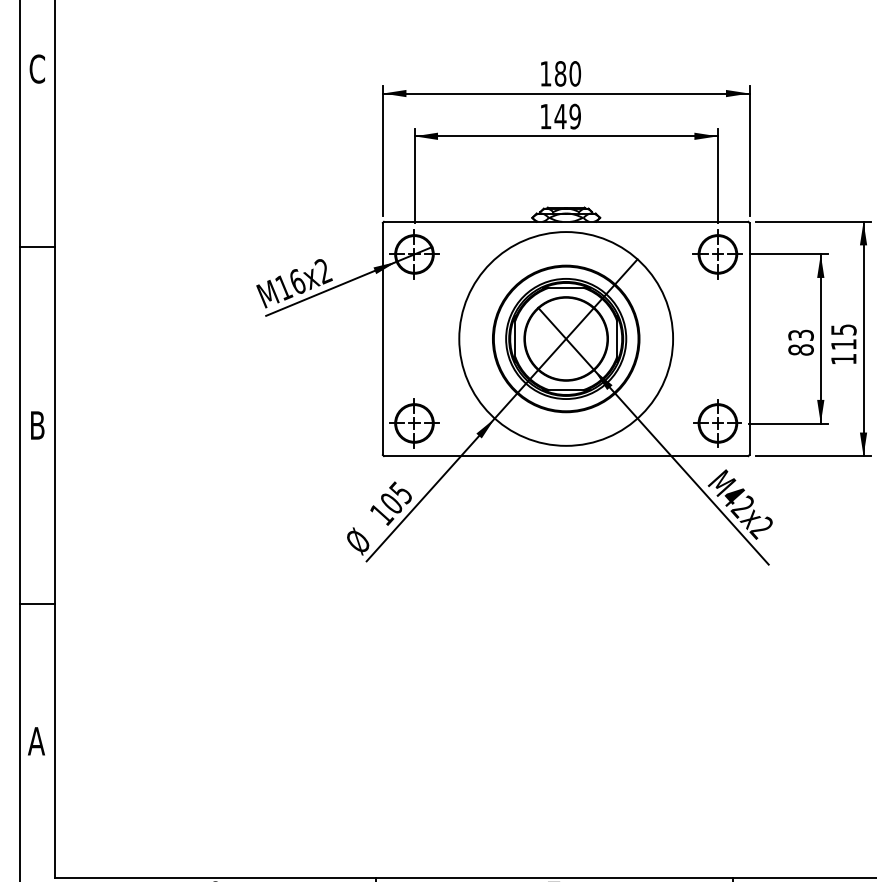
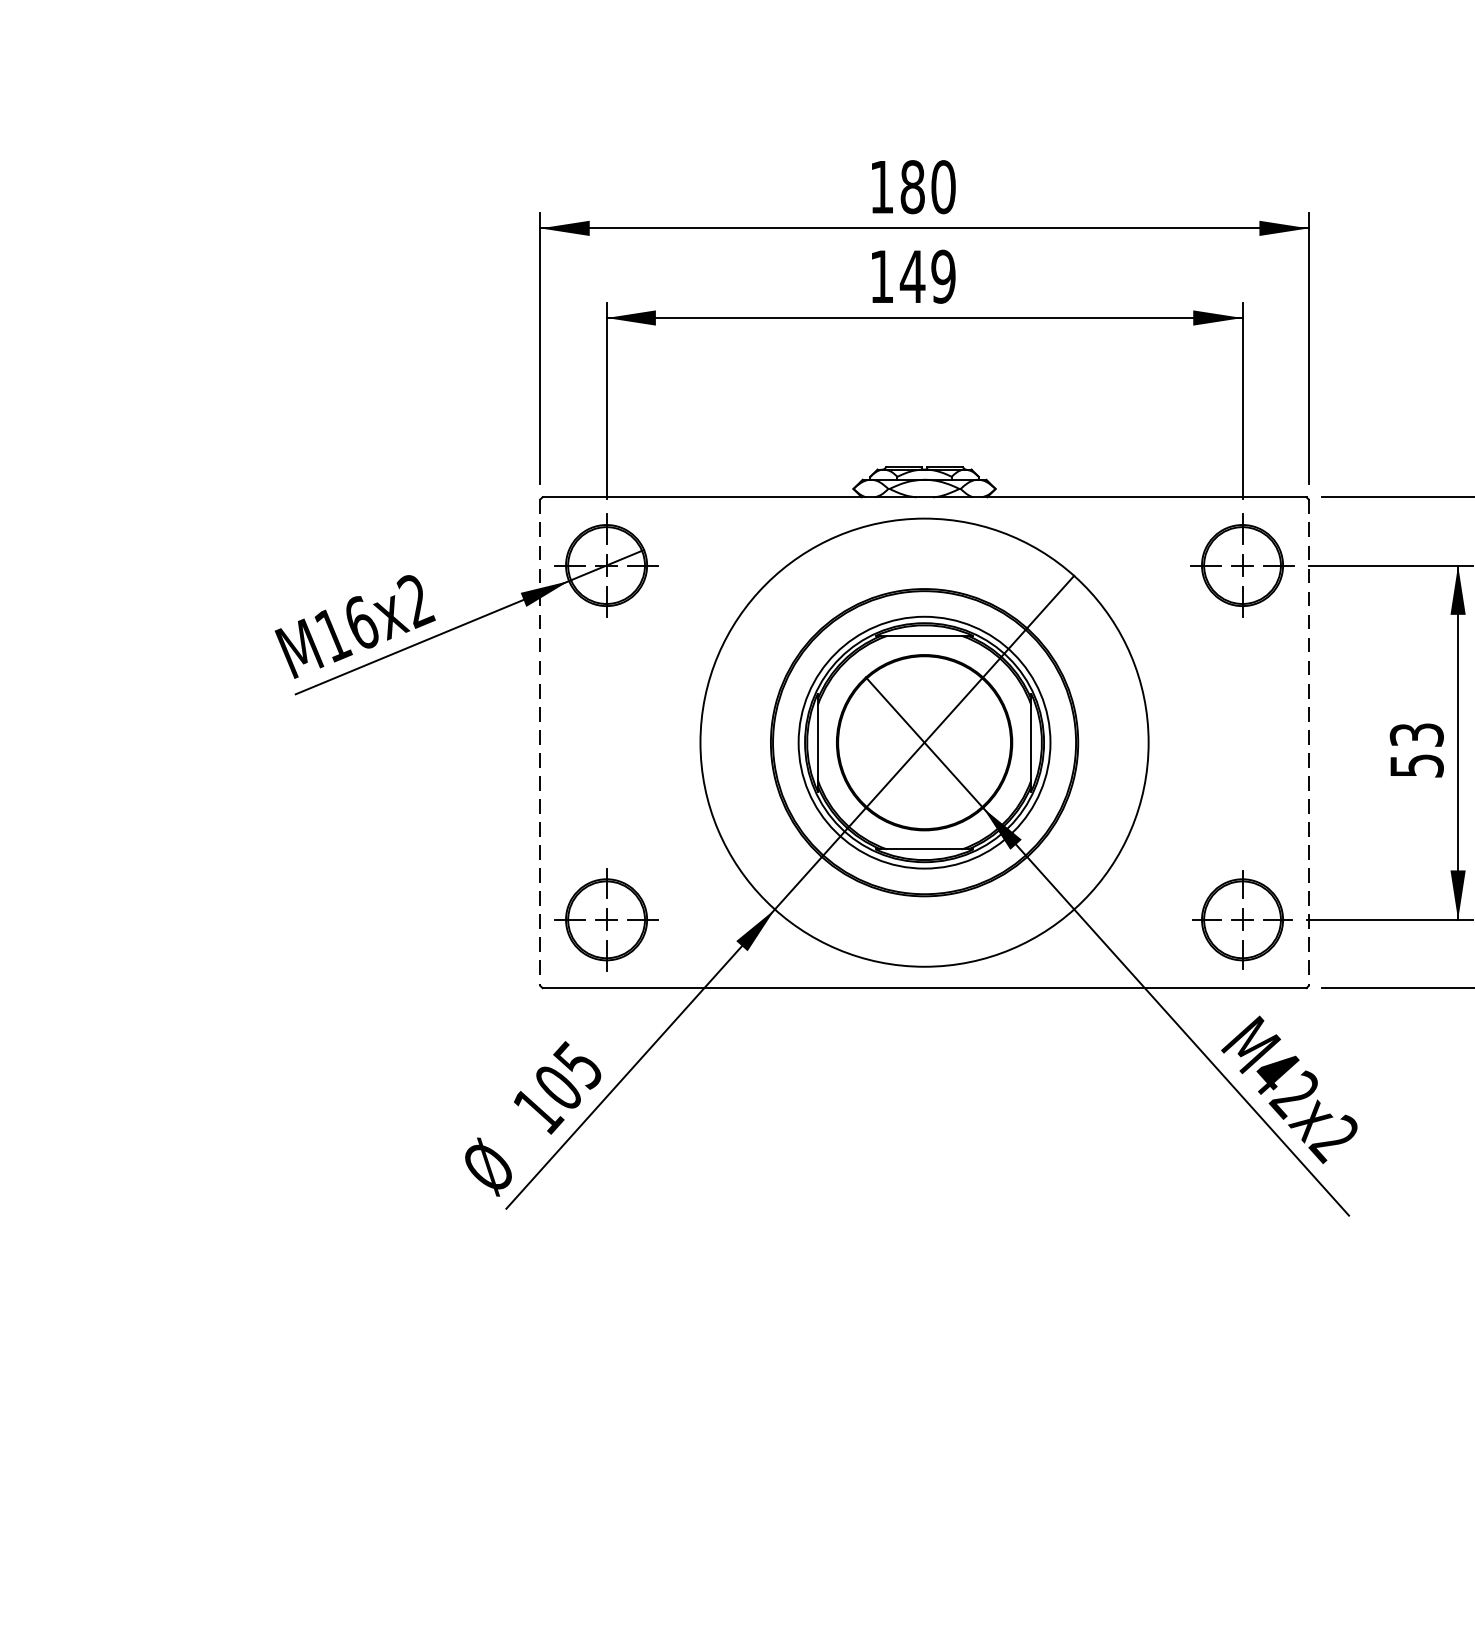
line: (382, 339) -> (539, 743), solid -> dashed
line: (749, 339) -> (1308, 743), solid -> dashed
text: (800, 349) -> (1415, 764), 83 -> 53

